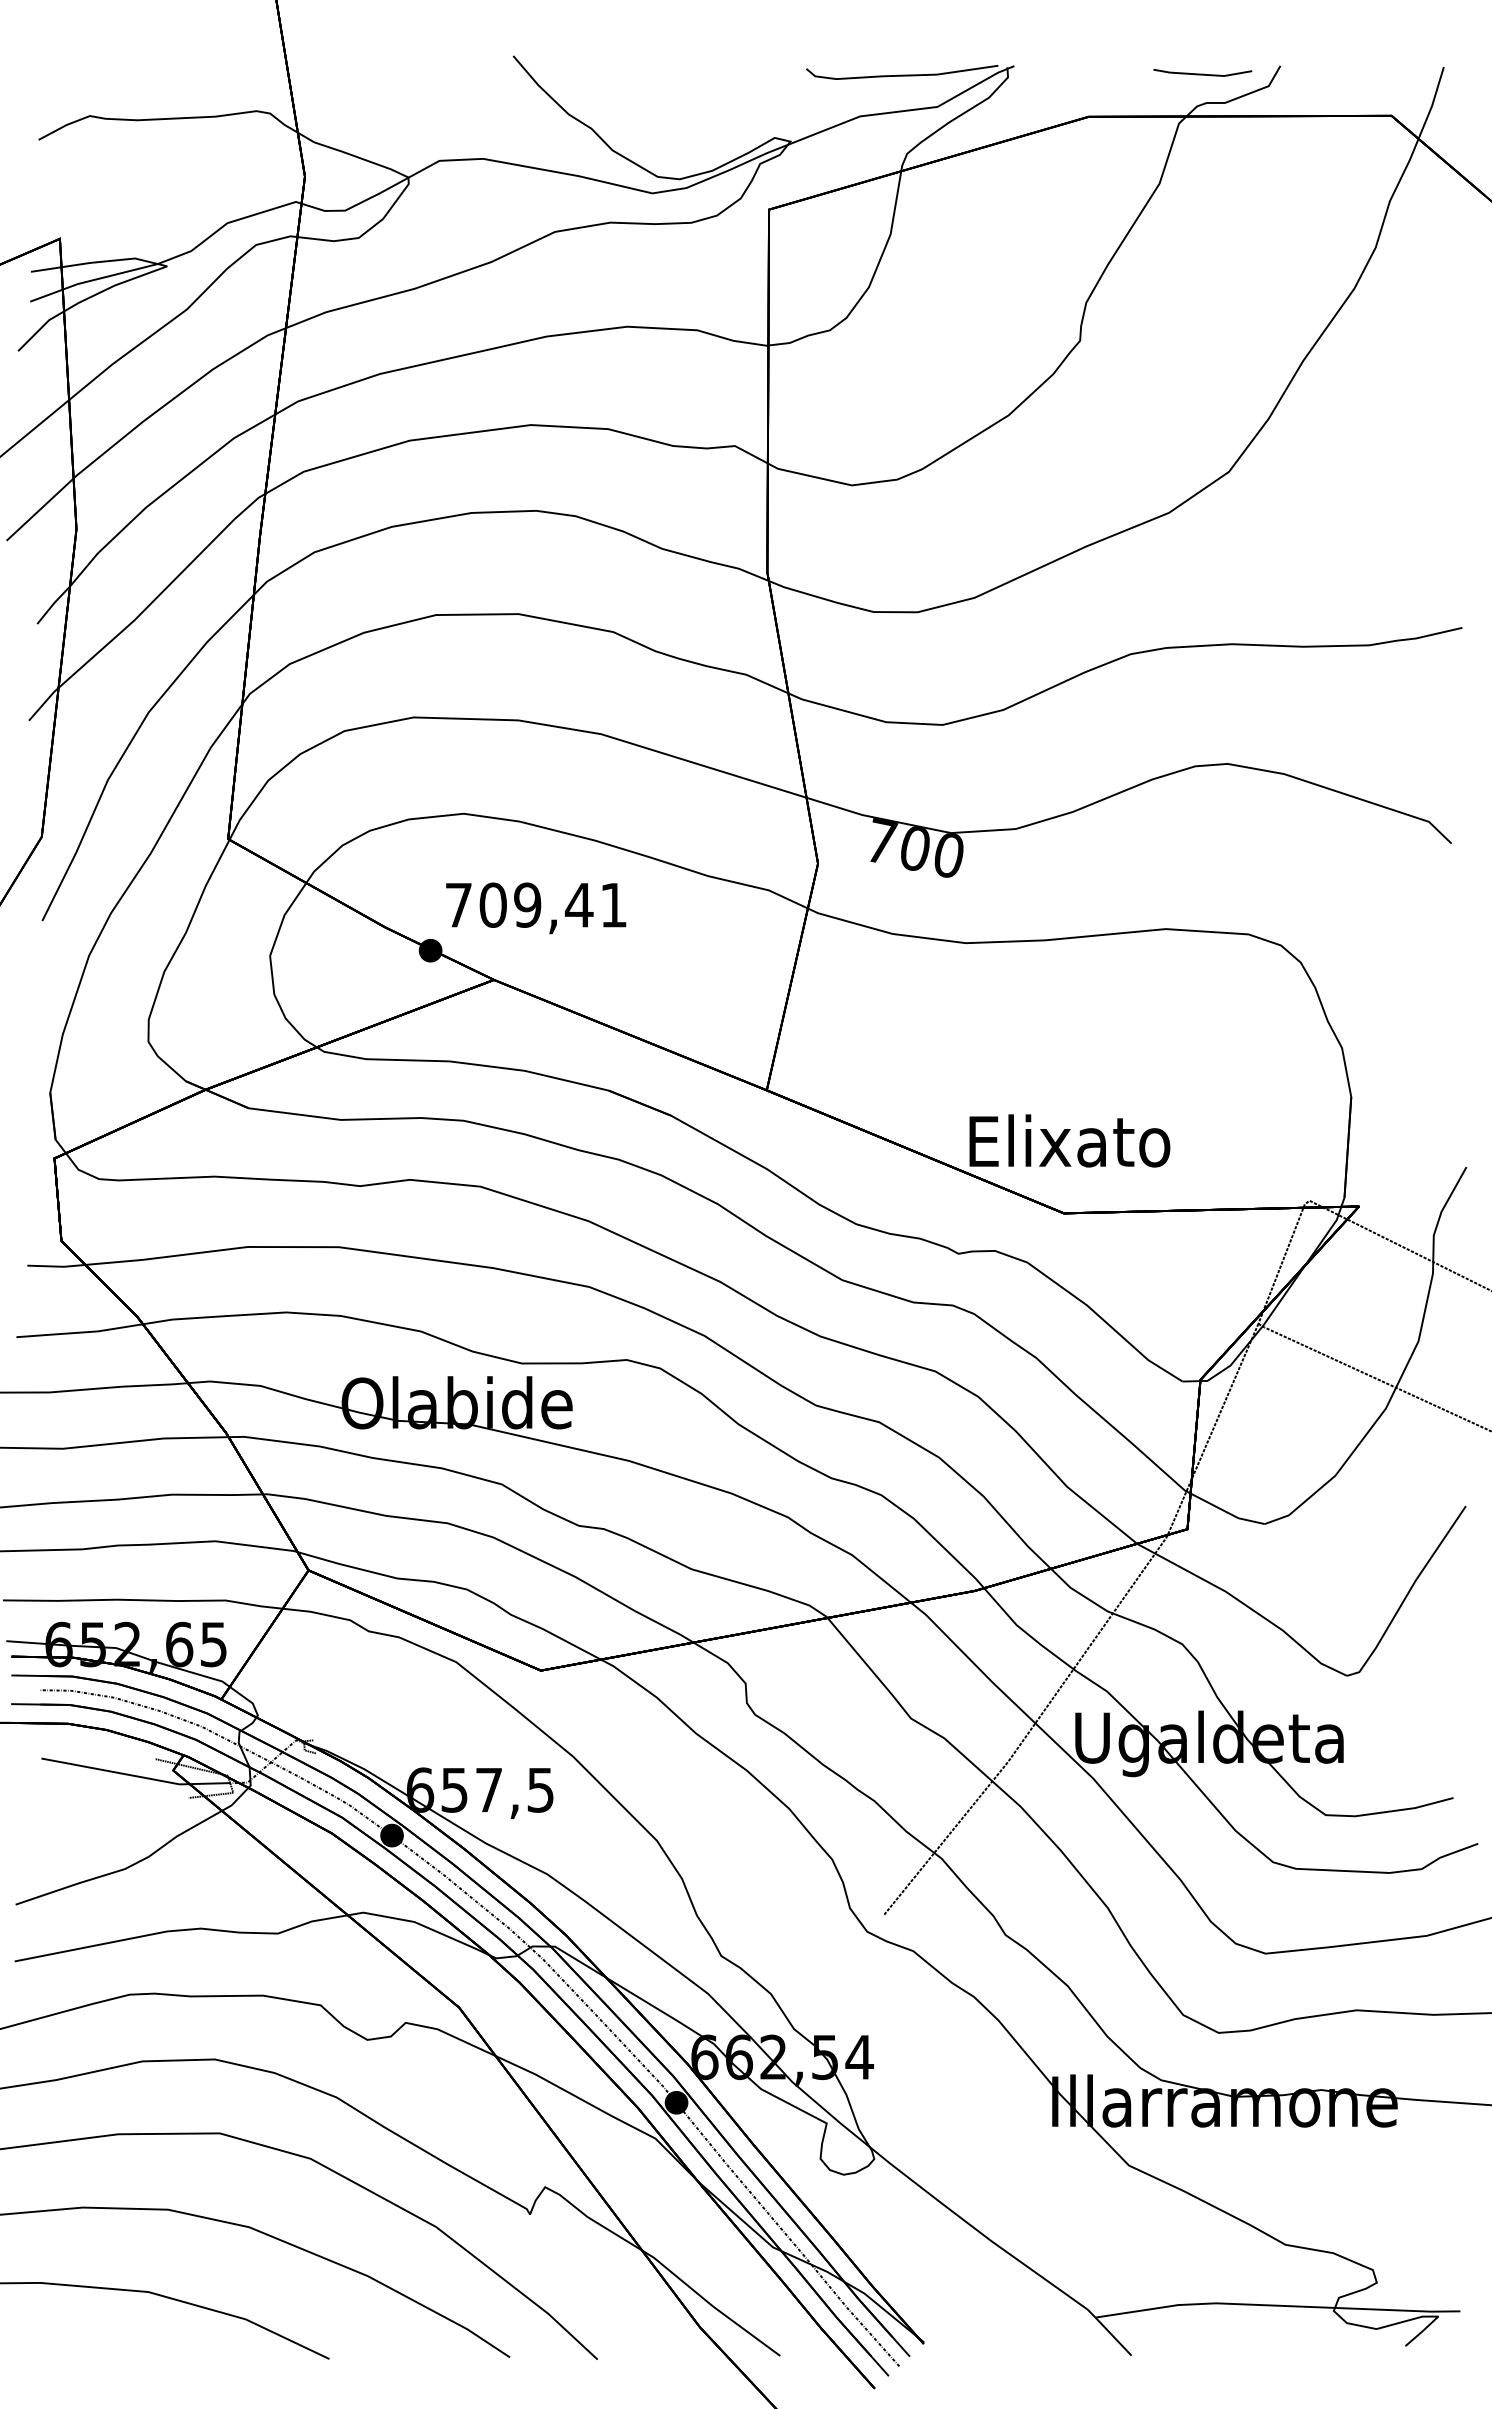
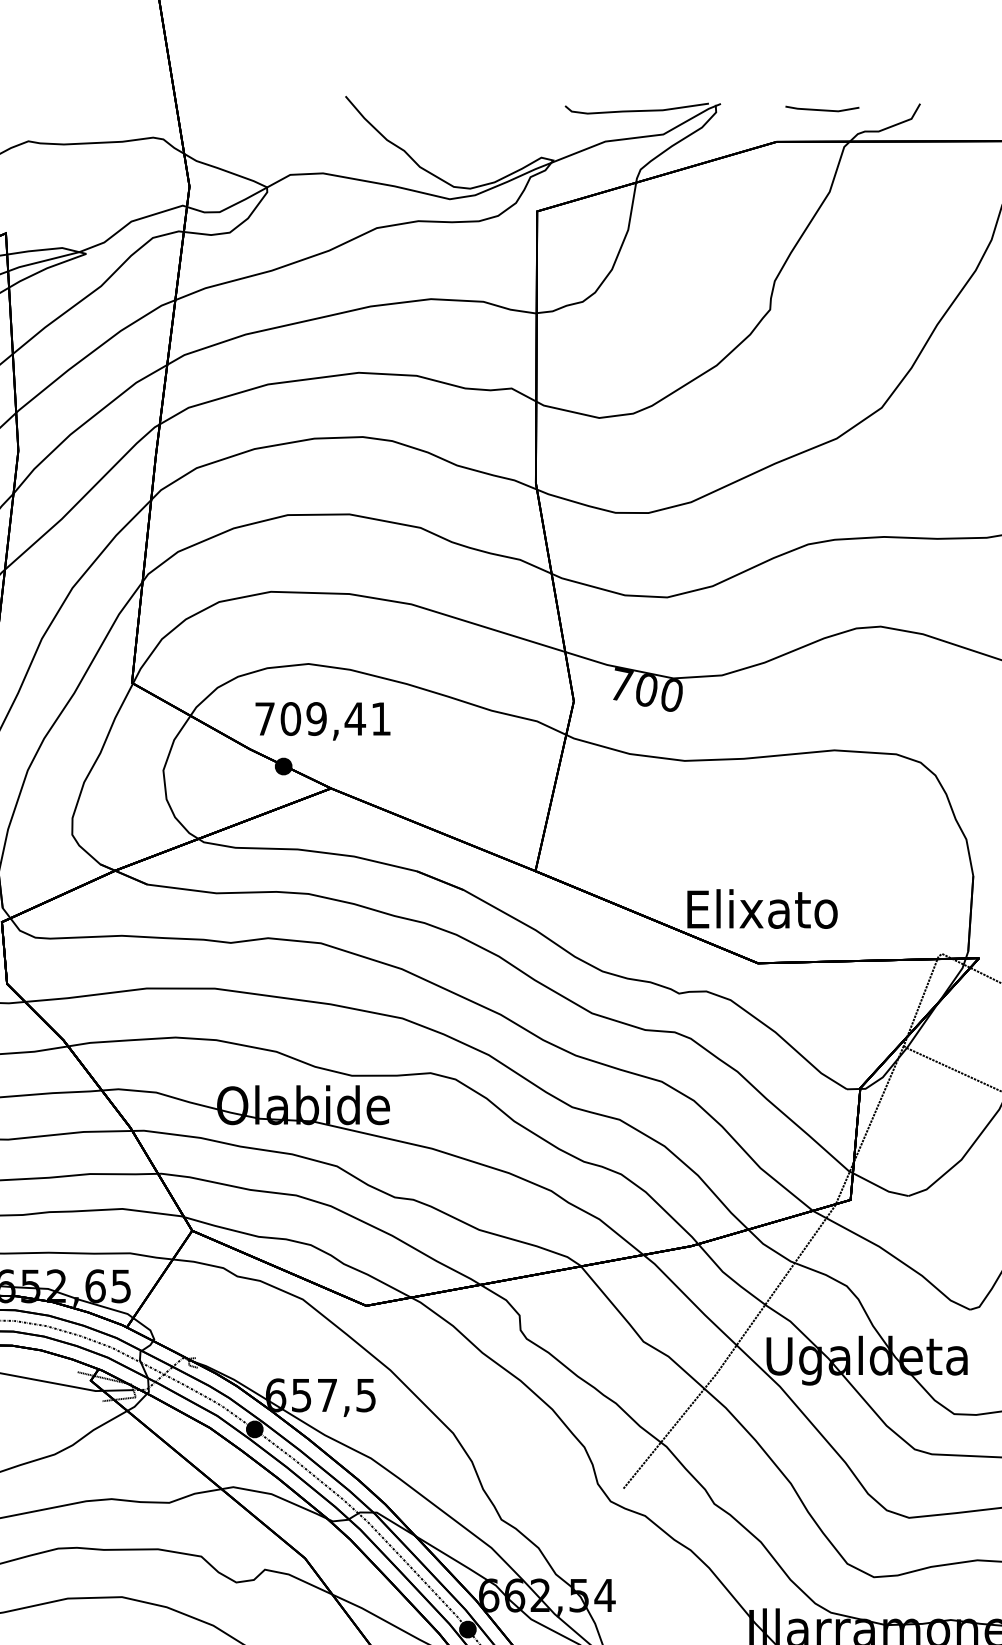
line: (1202, 73) -> (822, 109), moved
text: (536, 908) -> (323, 721), moved

